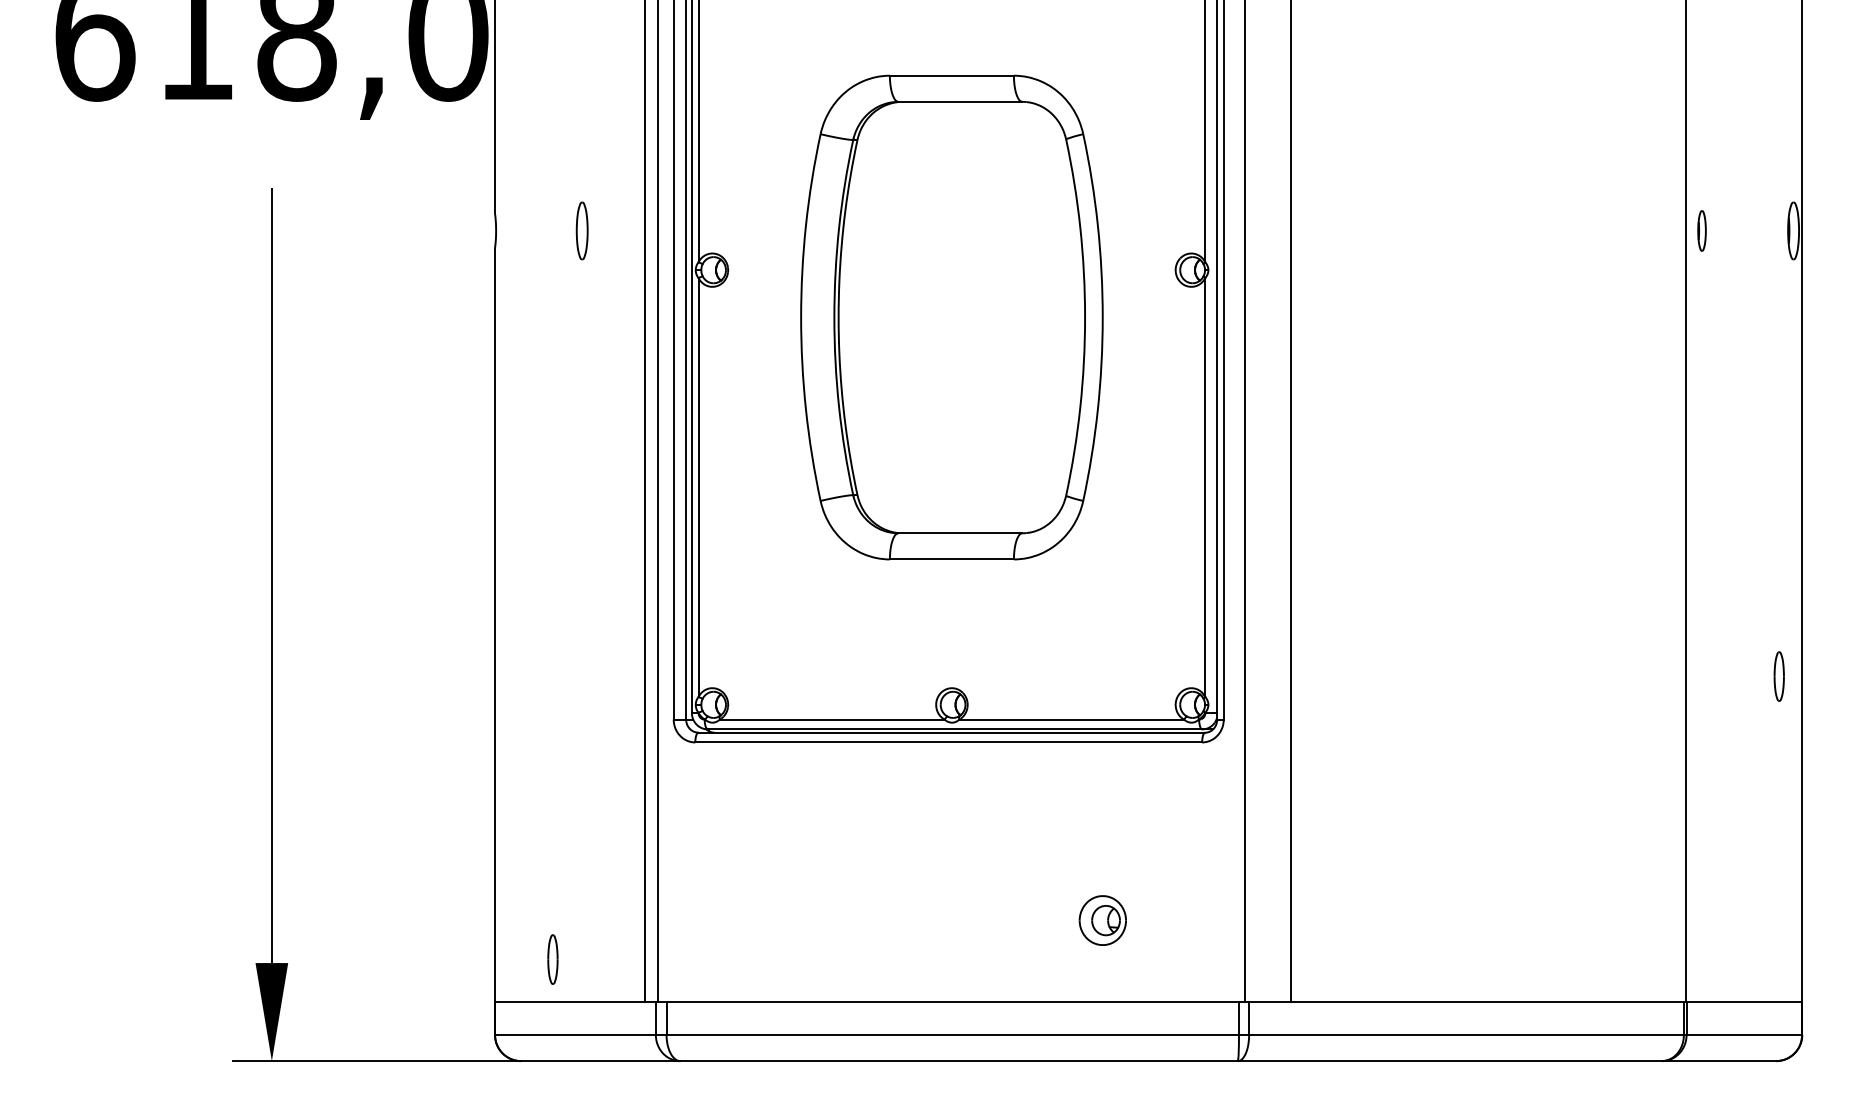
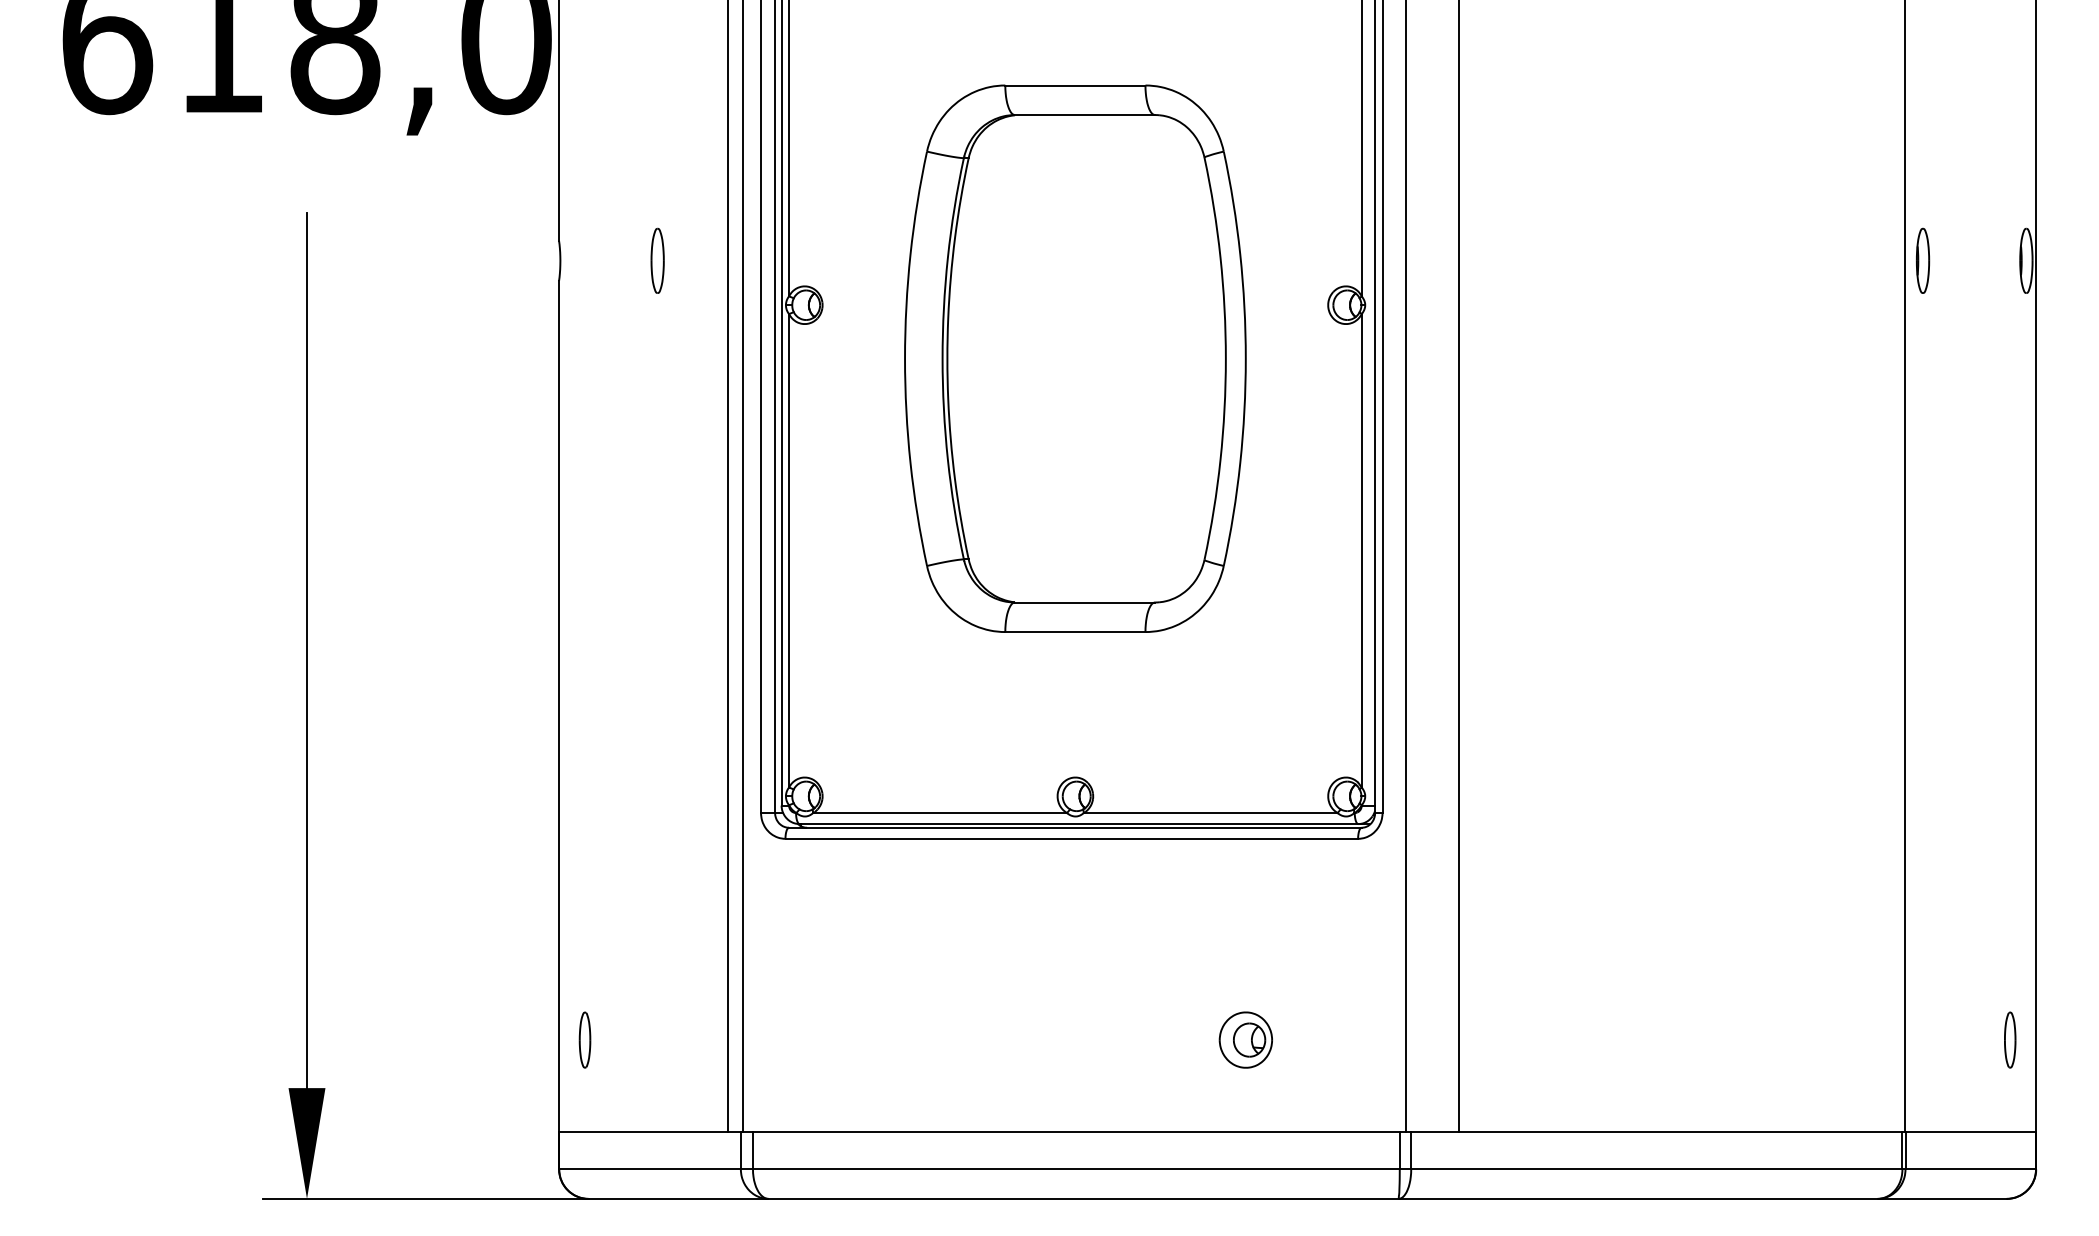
part: (1701, 230) -> (1922, 260), size x1.43
part: (1778, 676) -> (2009, 1040), moved
part: (552, 959) -> (584, 1040), moved

